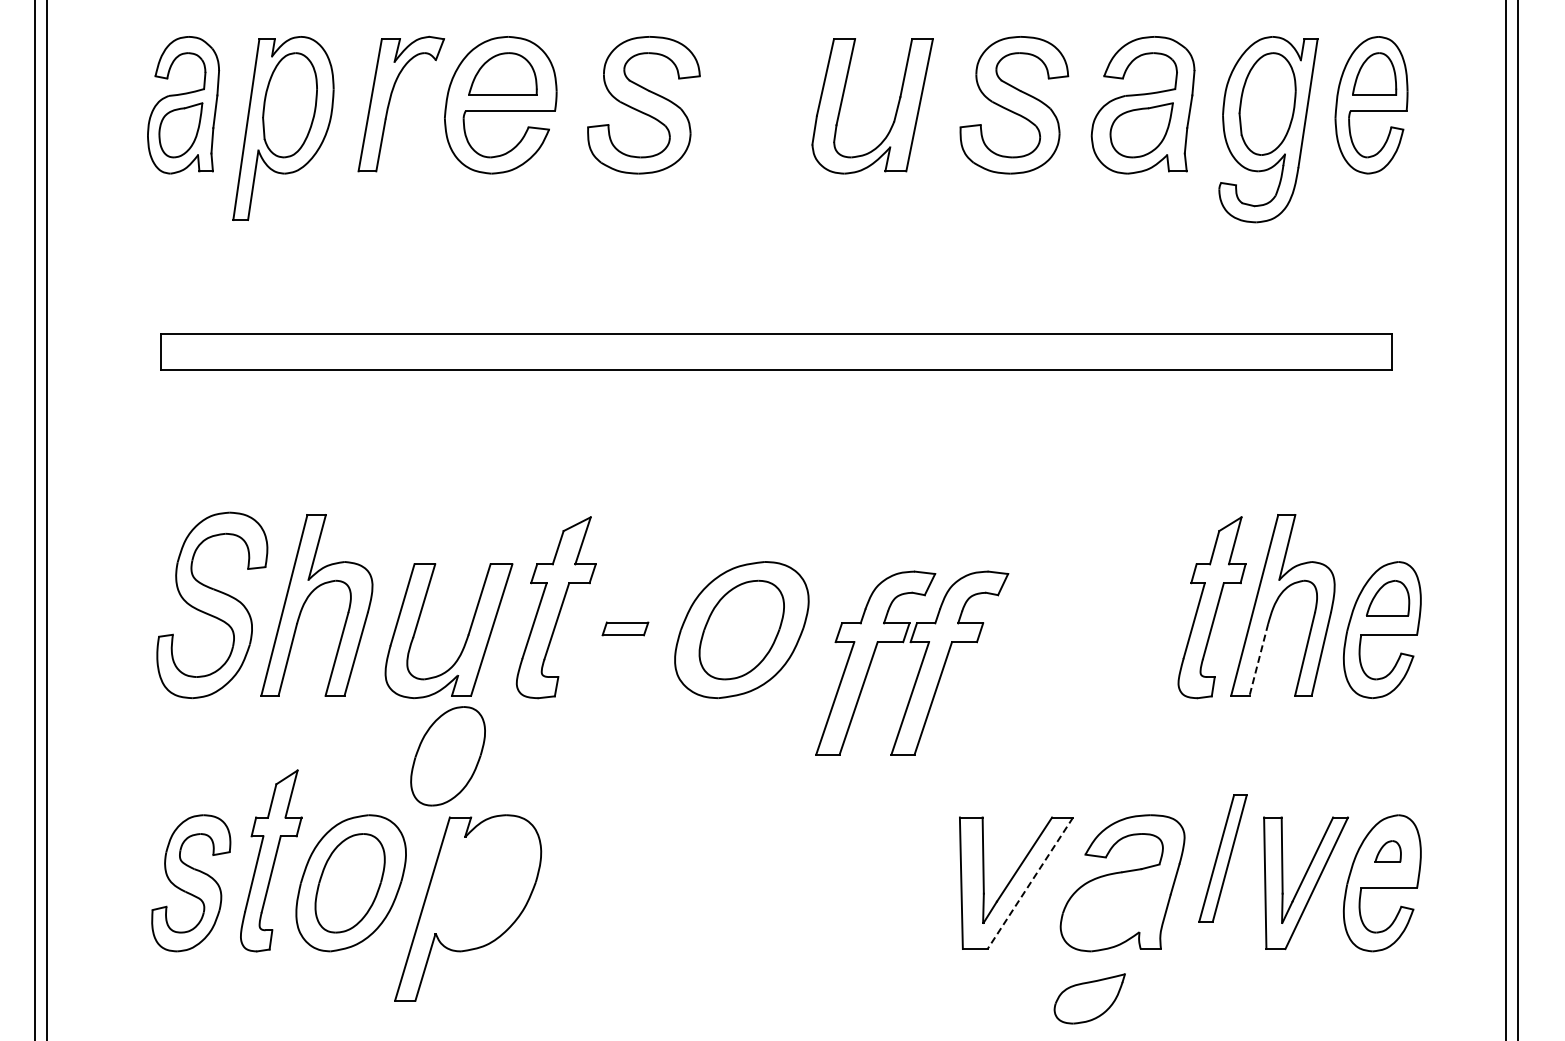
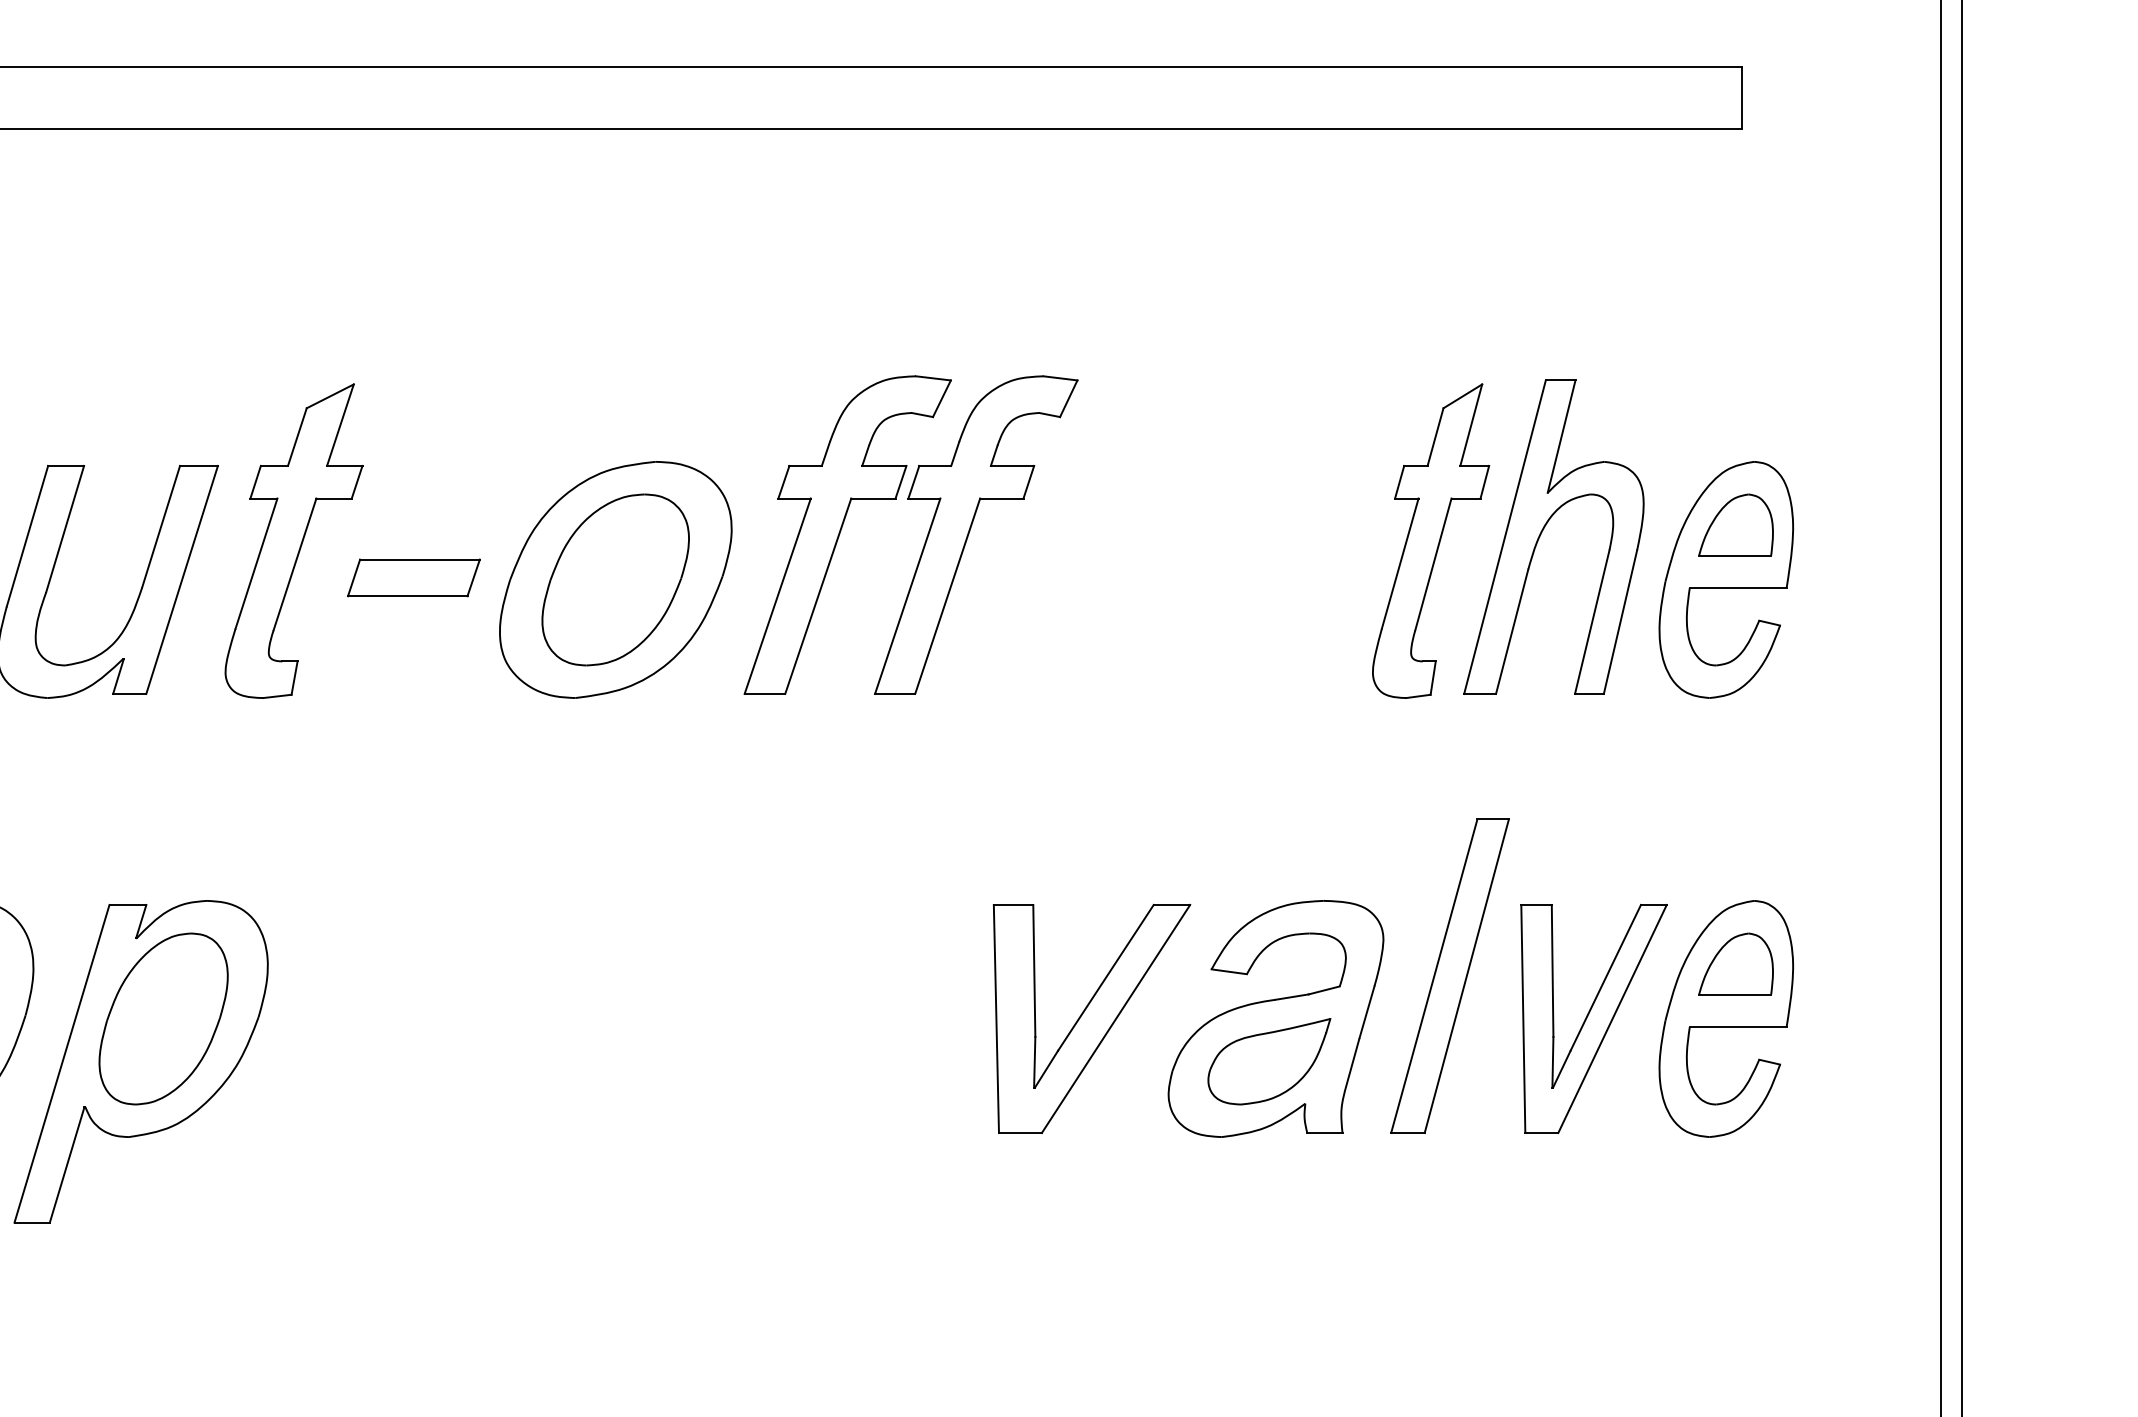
part: (625, 628) -> (414, 577), size x1.67
line: (1258, 660) -> (1511, 632), dashed -> solid
part: (920, 664) -> (925, 537), moved
part: (447, 756) -> (162, 1019), moved
part: (1388, 851) -> (1736, 963), size x1.67
part: (1222, 858) -> (1449, 975), size x1.43
line: (1030, 883) -> (1116, 1019), dashed -> solid
part: (1089, 998) -> (1268, 1060), moved

